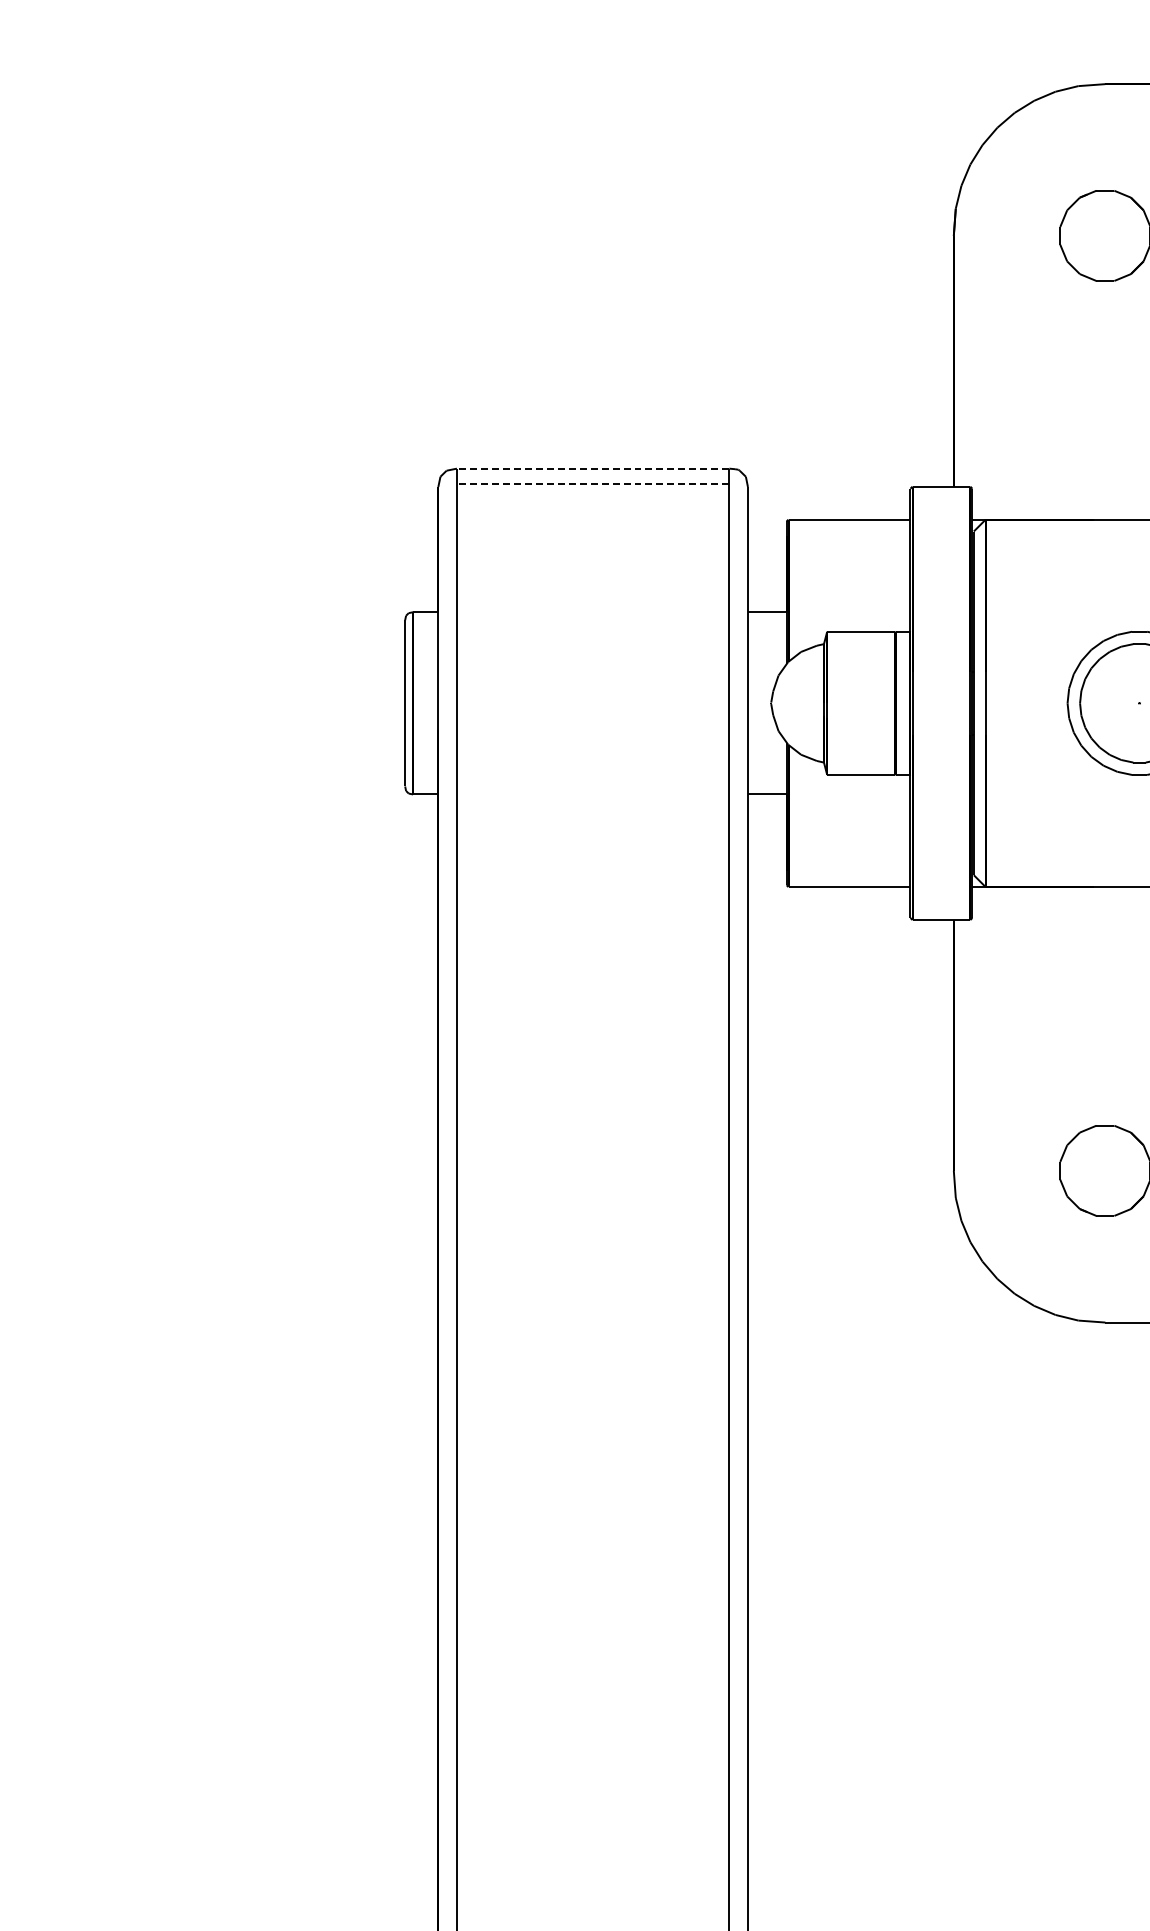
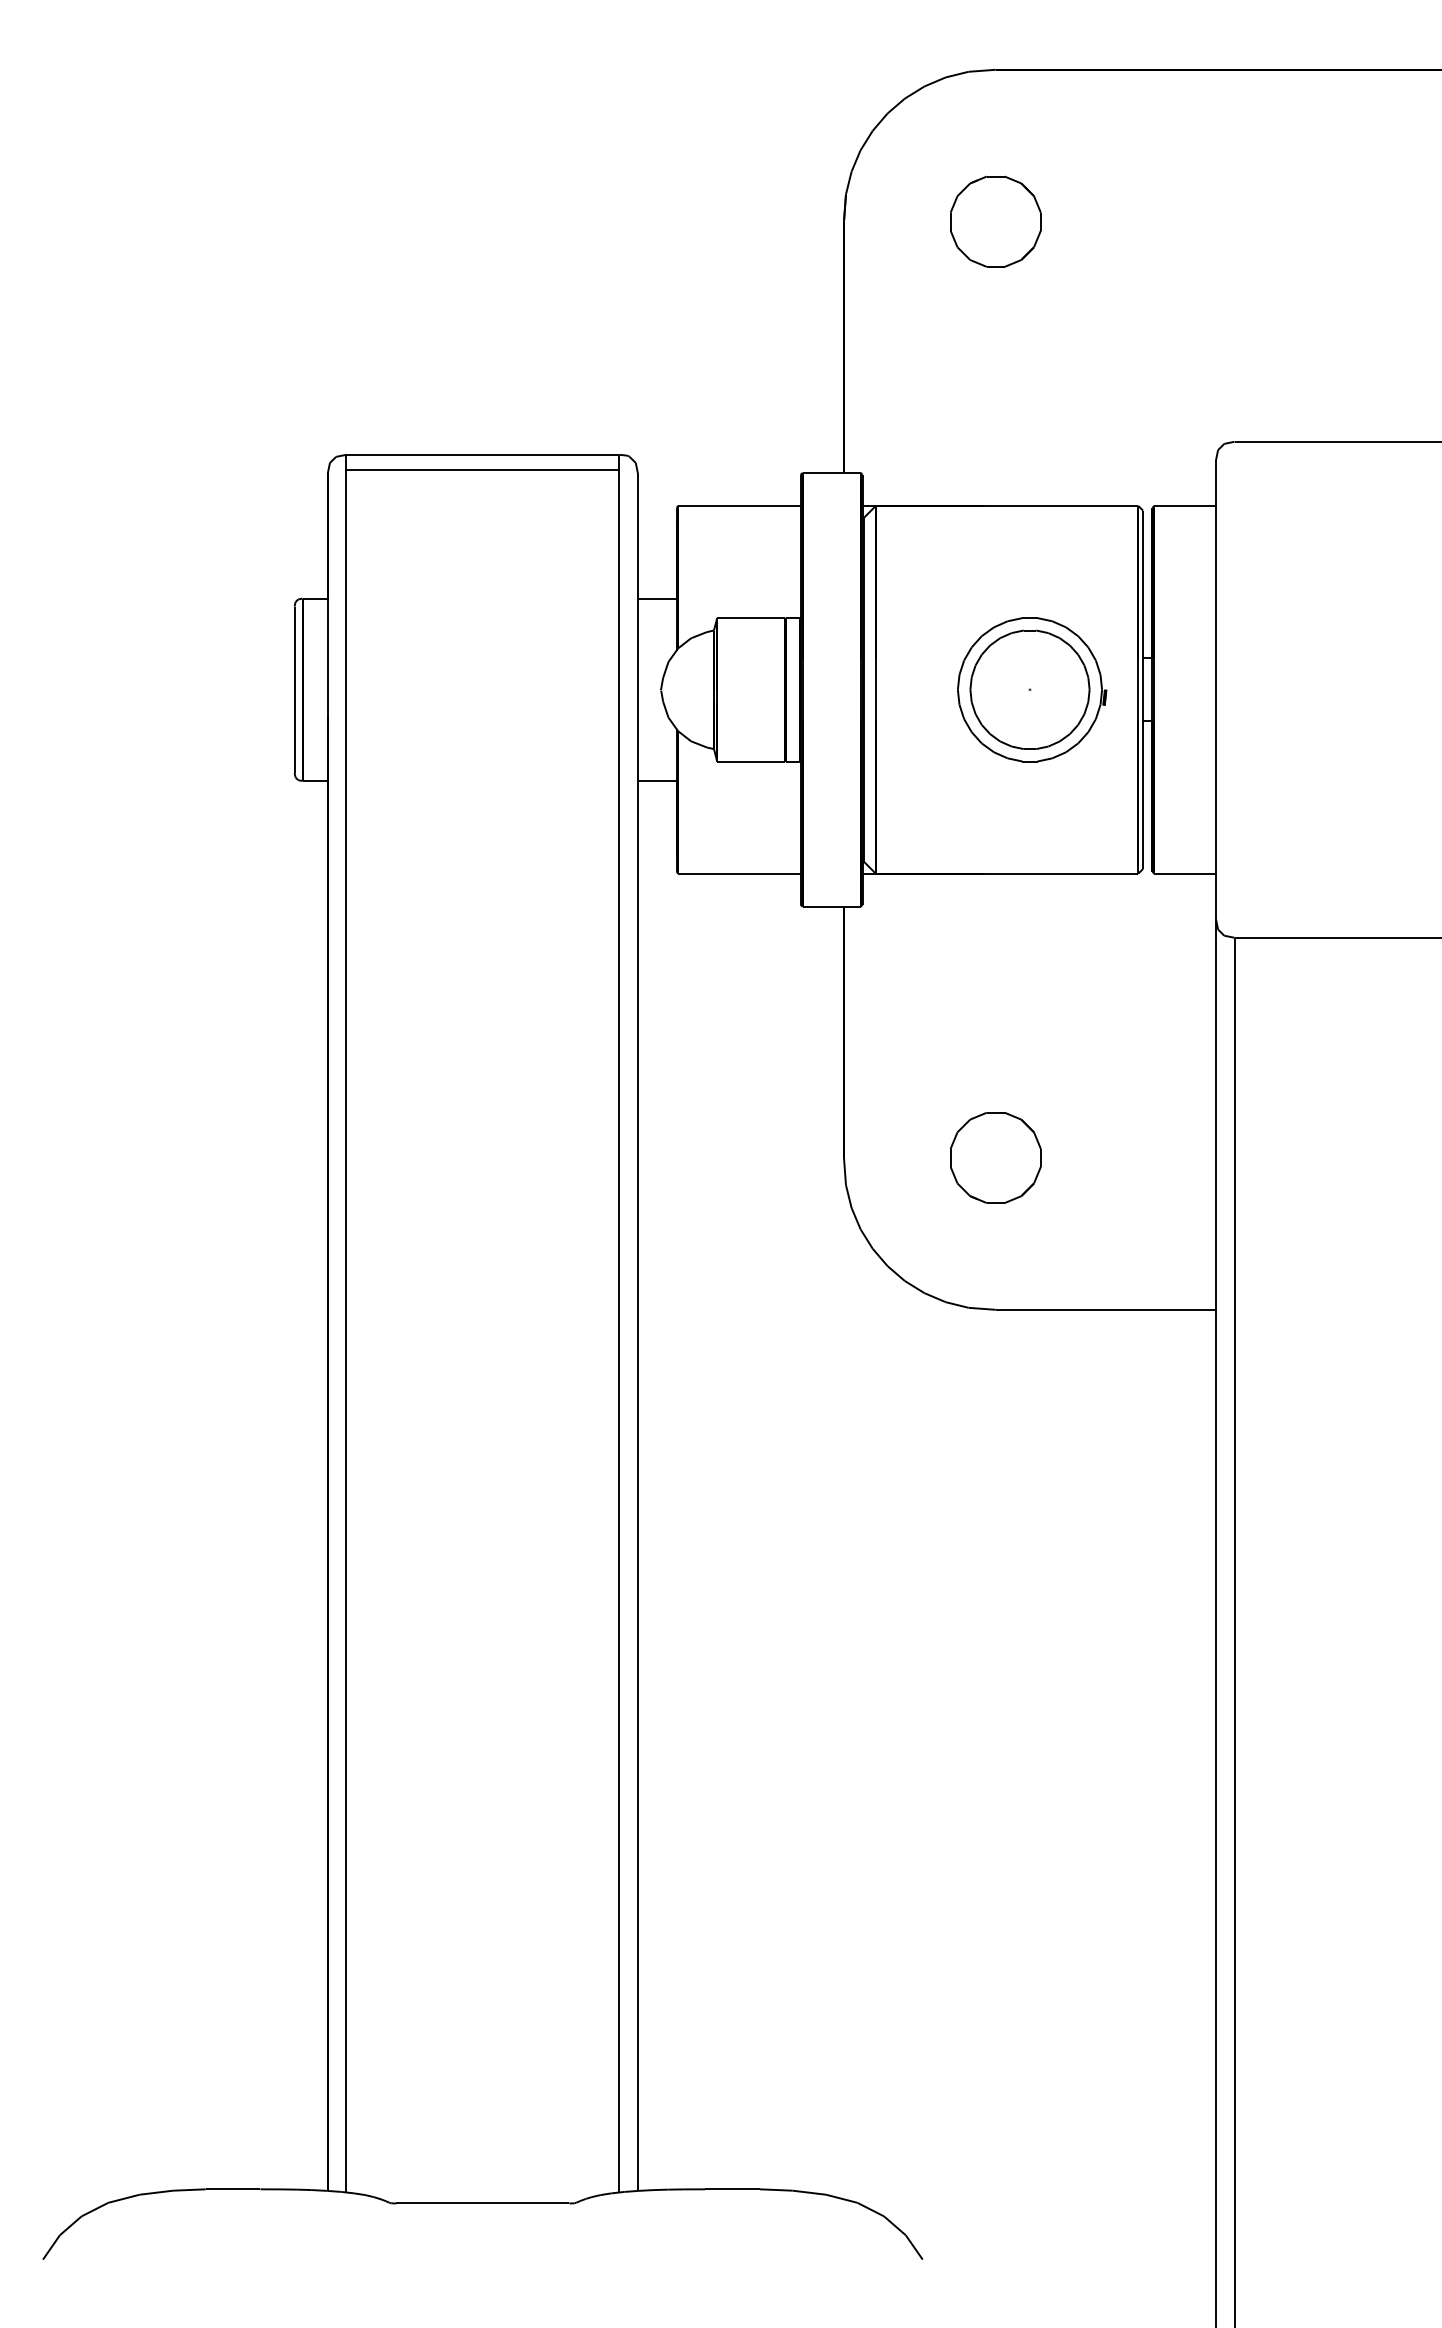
line: (592, 468) -> (482, 454), dashed -> solid
line: (592, 484) -> (482, 470), dashed -> solid

